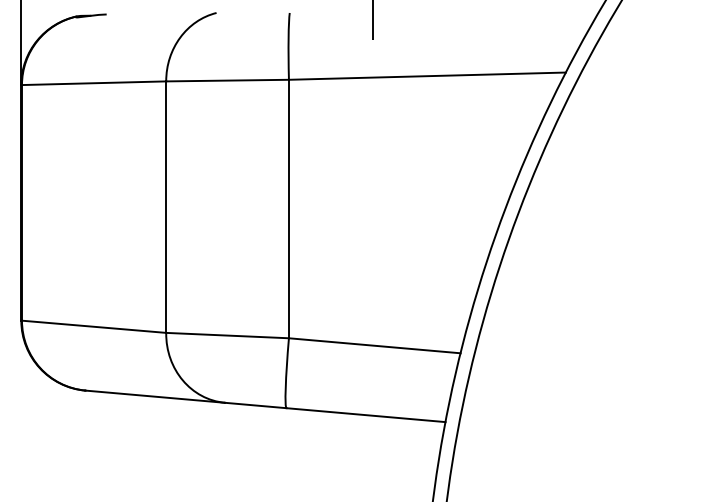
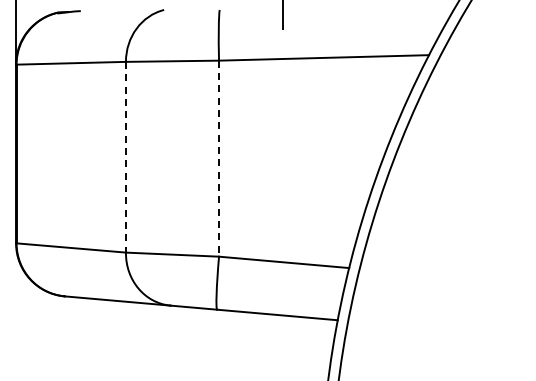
line: (165, 207) -> (125, 157), solid -> dashed
line: (289, 210) -> (219, 159), solid -> dashed

